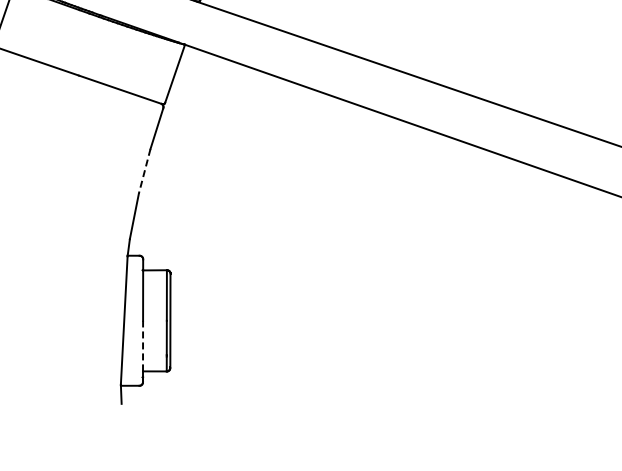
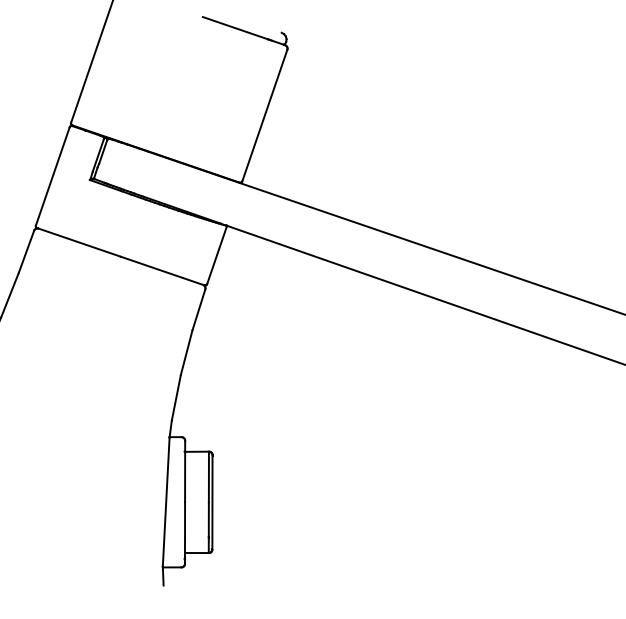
line: (144, 172) -> (186, 353), dashed -> solid
line: (143, 345) -> (185, 527), dashed -> solid

